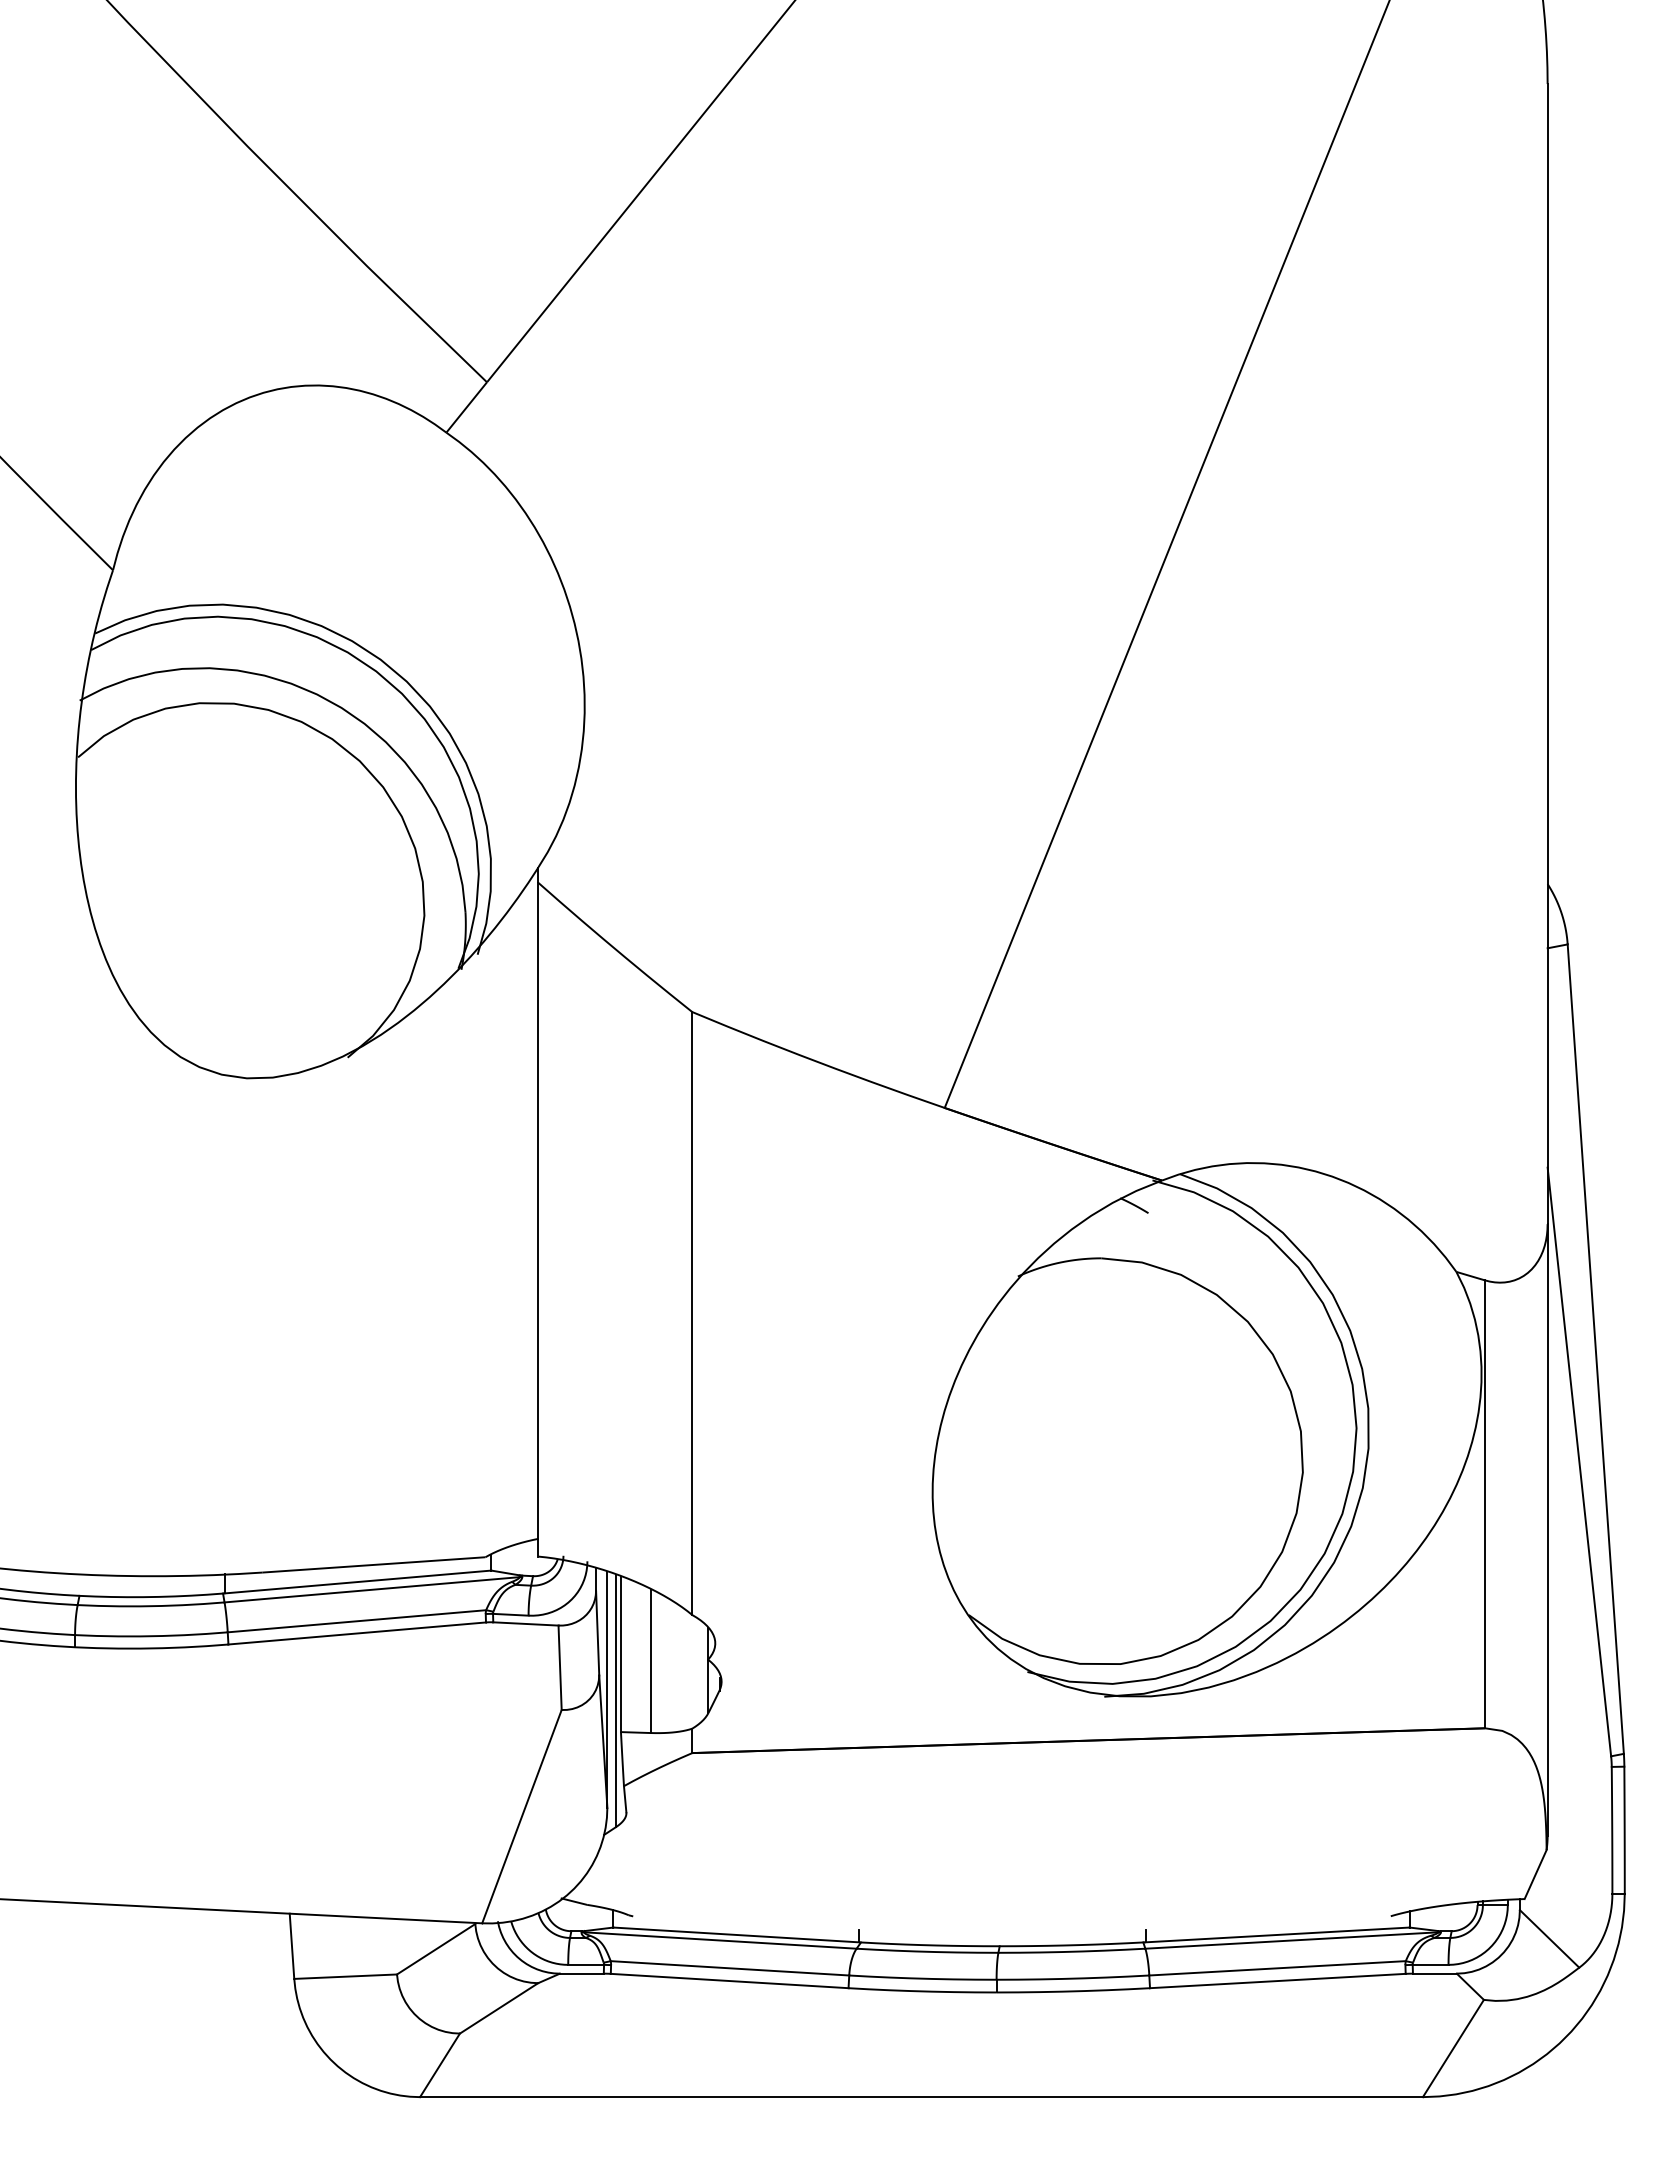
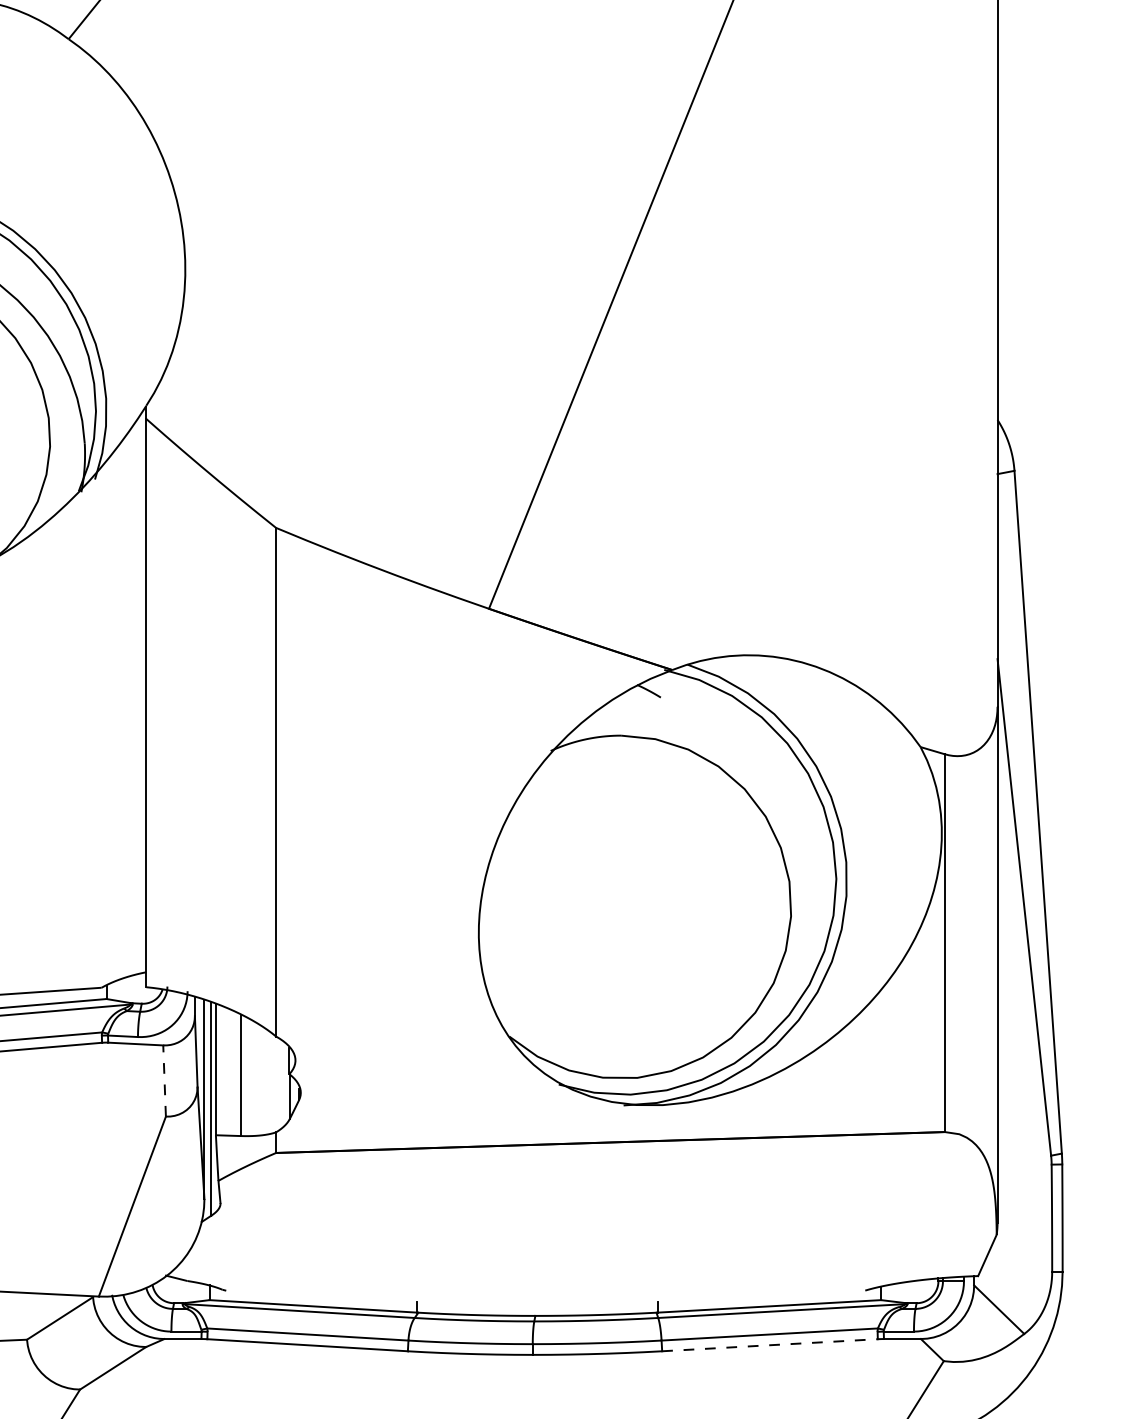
line: (560, 1667) -> (164, 1080), solid -> dashed
line: (1278, 1981) -> (770, 1345), solid -> dashed

